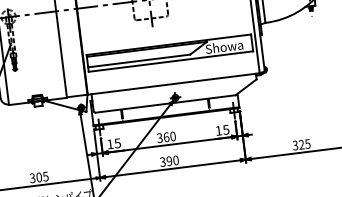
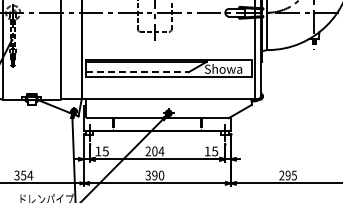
line: (139, 61) -> (137, 72), solid -> dashed
text: (166, 137) -> (154, 151), 360 -> 204
text: (298, 145) -> (284, 175), 325 -> 295
text: (43, 176) -> (27, 175), 305 -> 354

